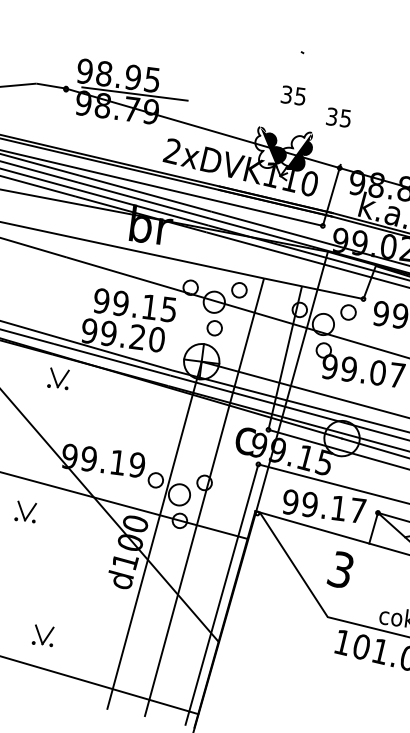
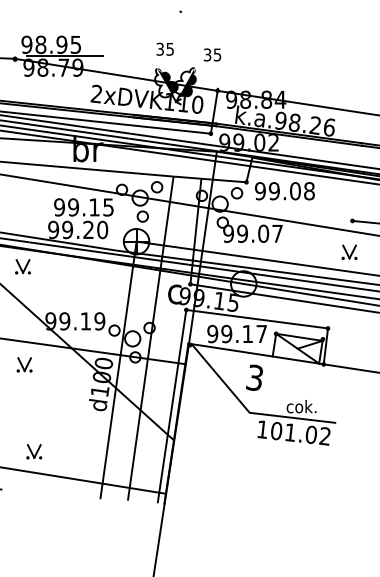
text: (292, 94) -> (164, 48), moved
part: (58, 378) -> (22, 266), moved
part: (43, 635) -> (34, 451), moved

